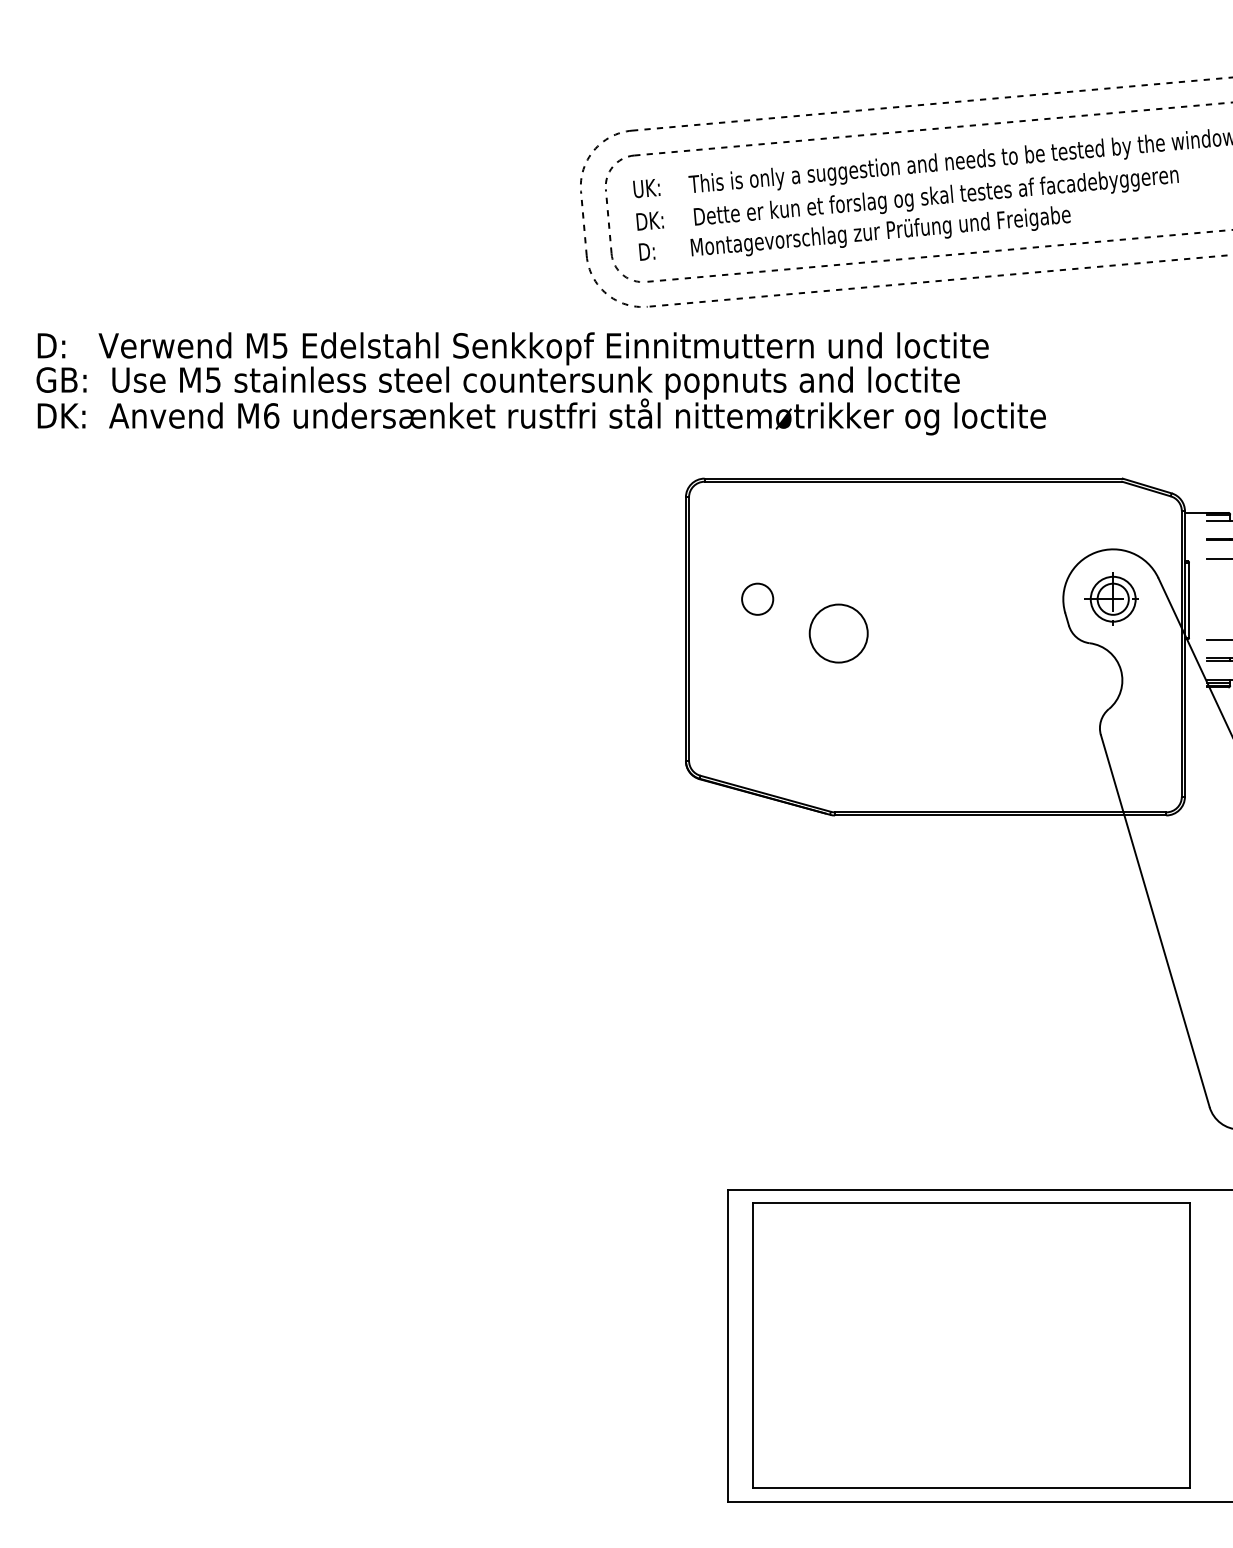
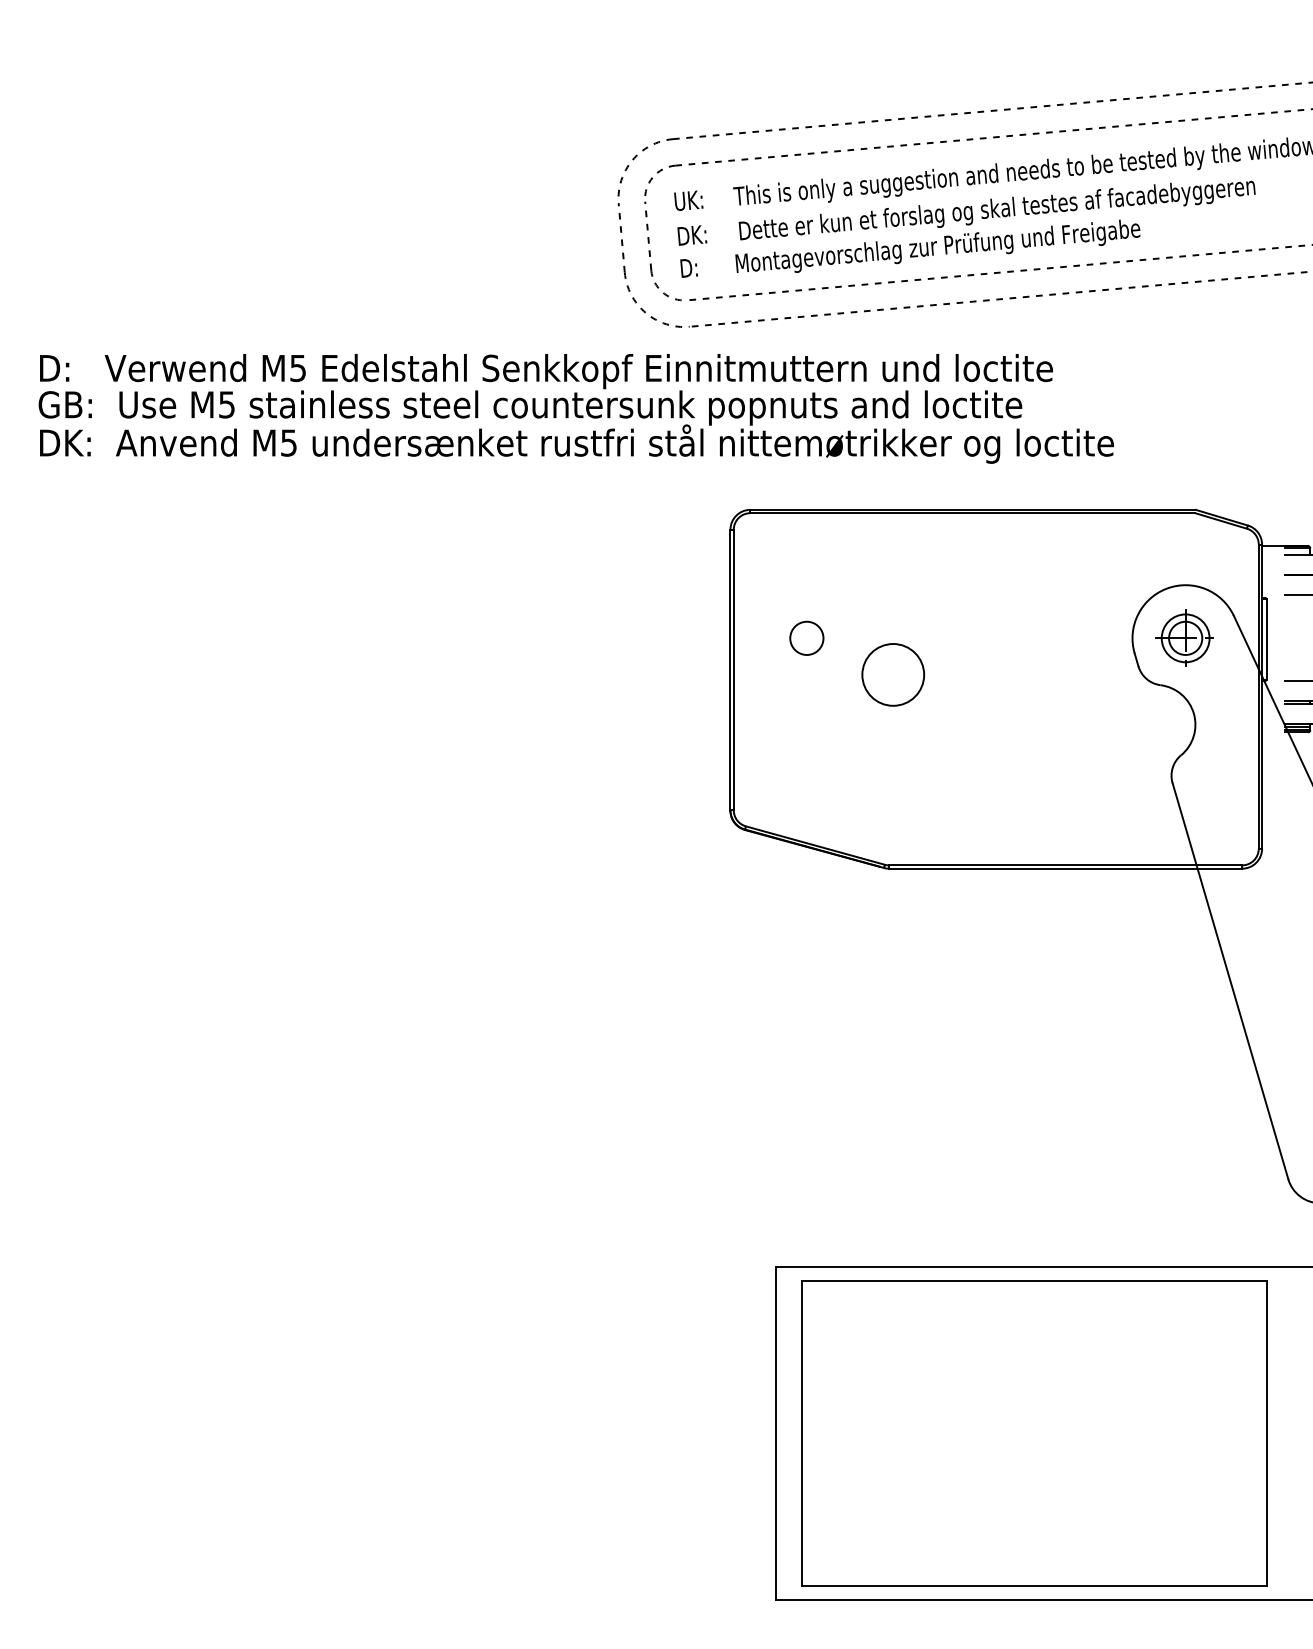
text: (271, 415) -> (288, 442), M6 -> M5

